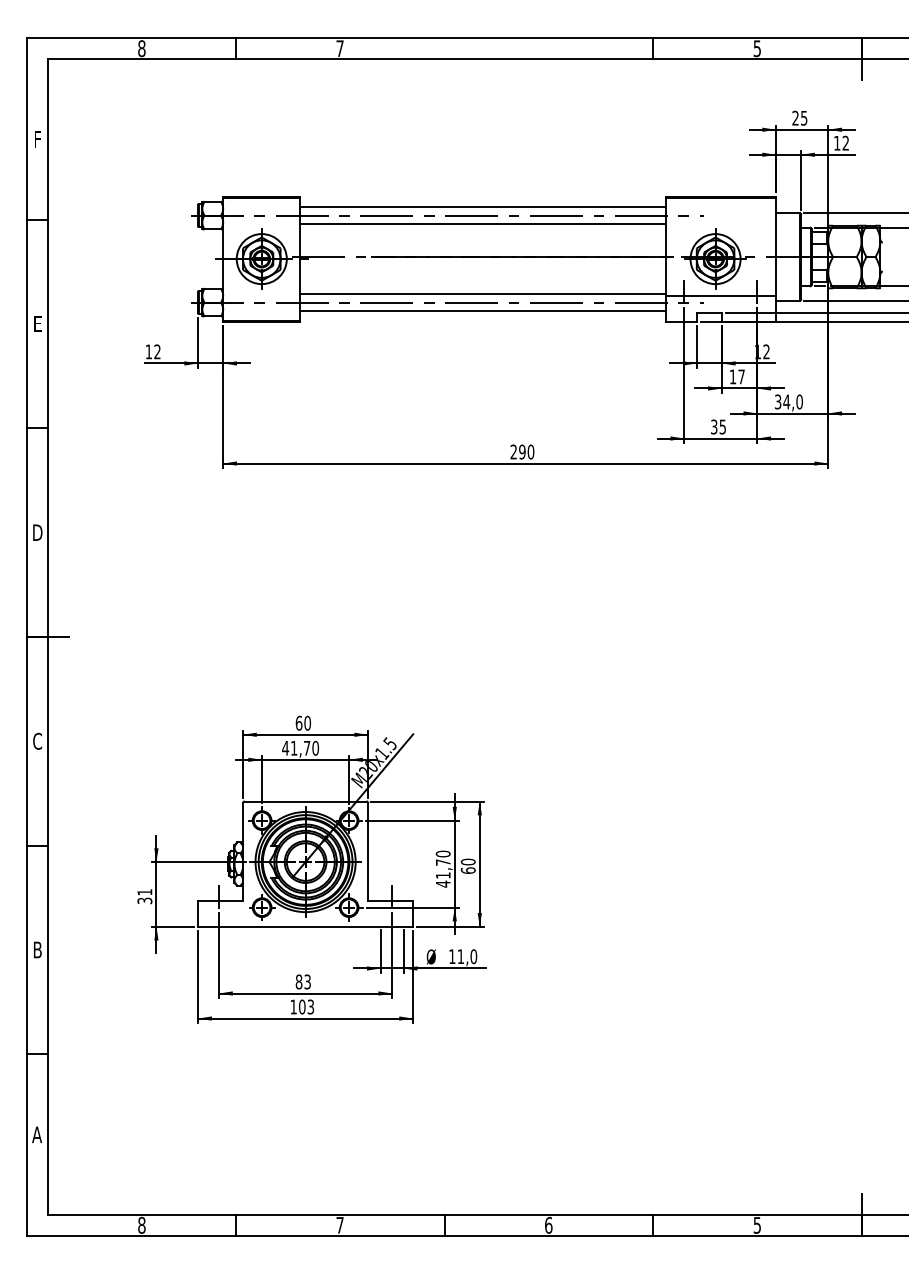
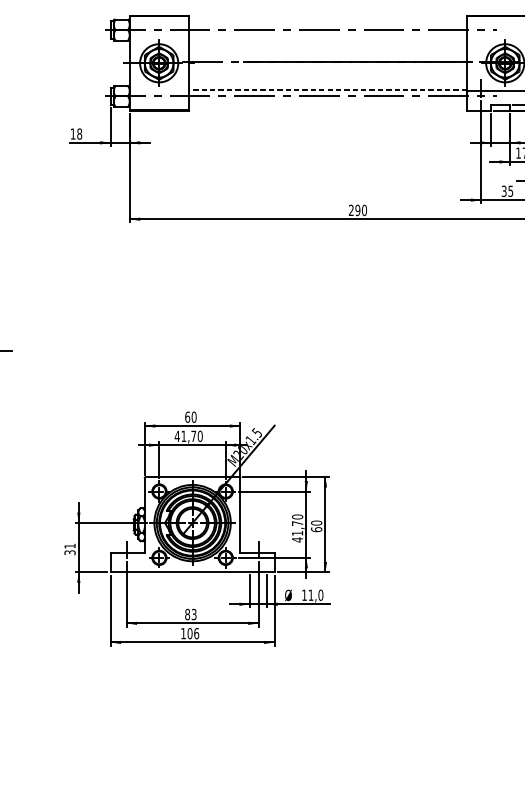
line: (482, 207) -> (327, 23), removed
line: (482, 223) -> (327, 36), removed
line: (482, 294) -> (327, 90), solid -> dashed
line: (482, 310) -> (327, 102), removed
text: (157, 351) -> (79, 133), 12 -> 18
text: (310, 1006) -> (196, 633), 103 -> 106

